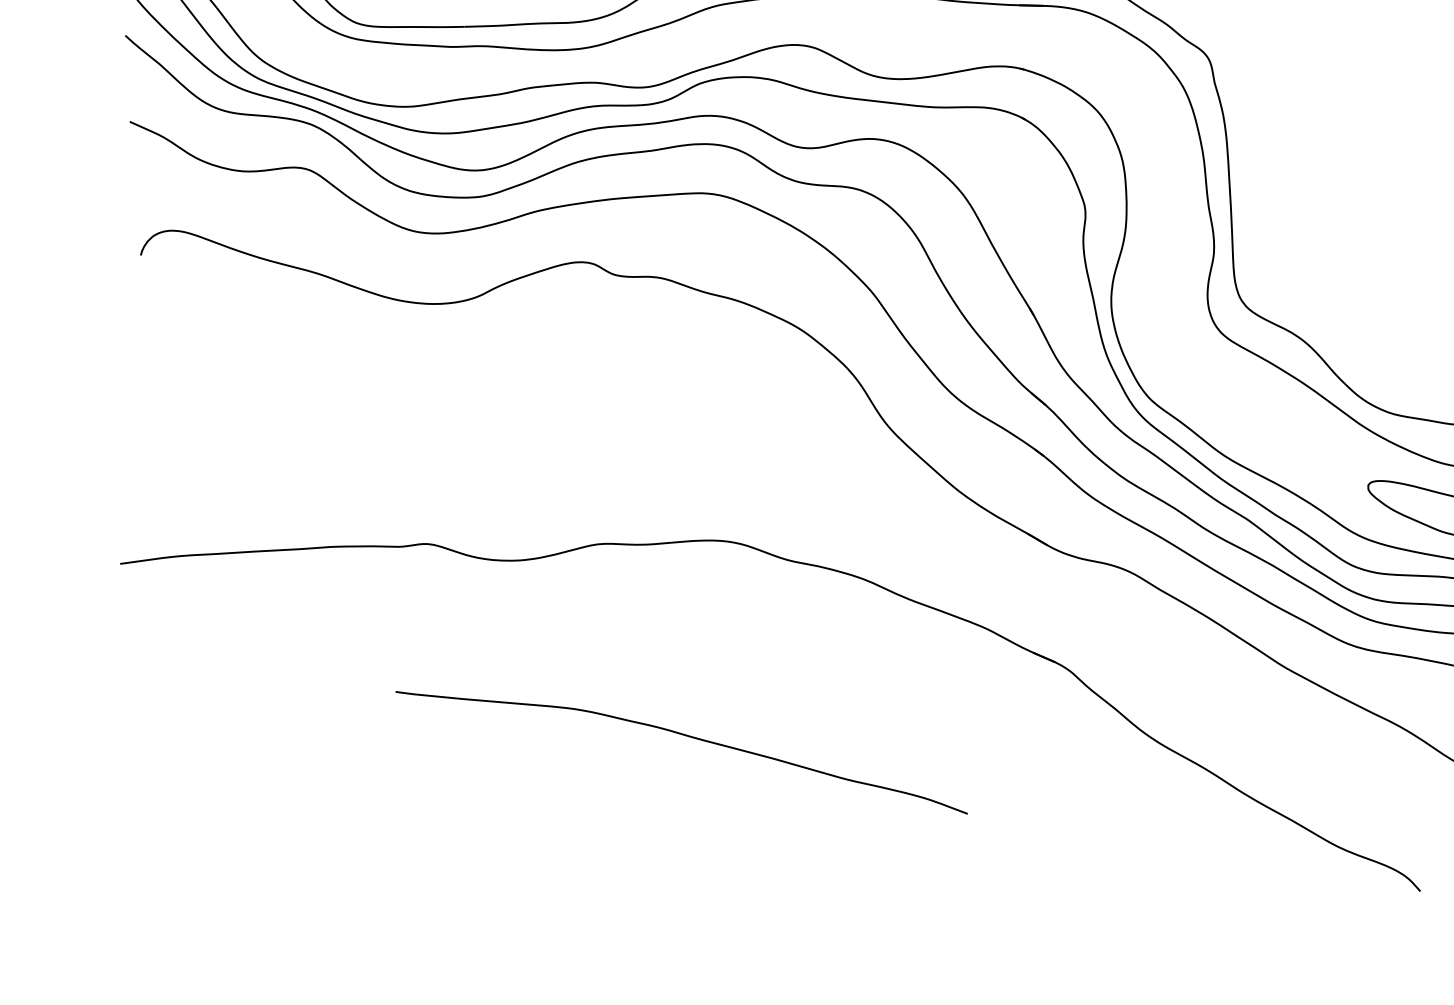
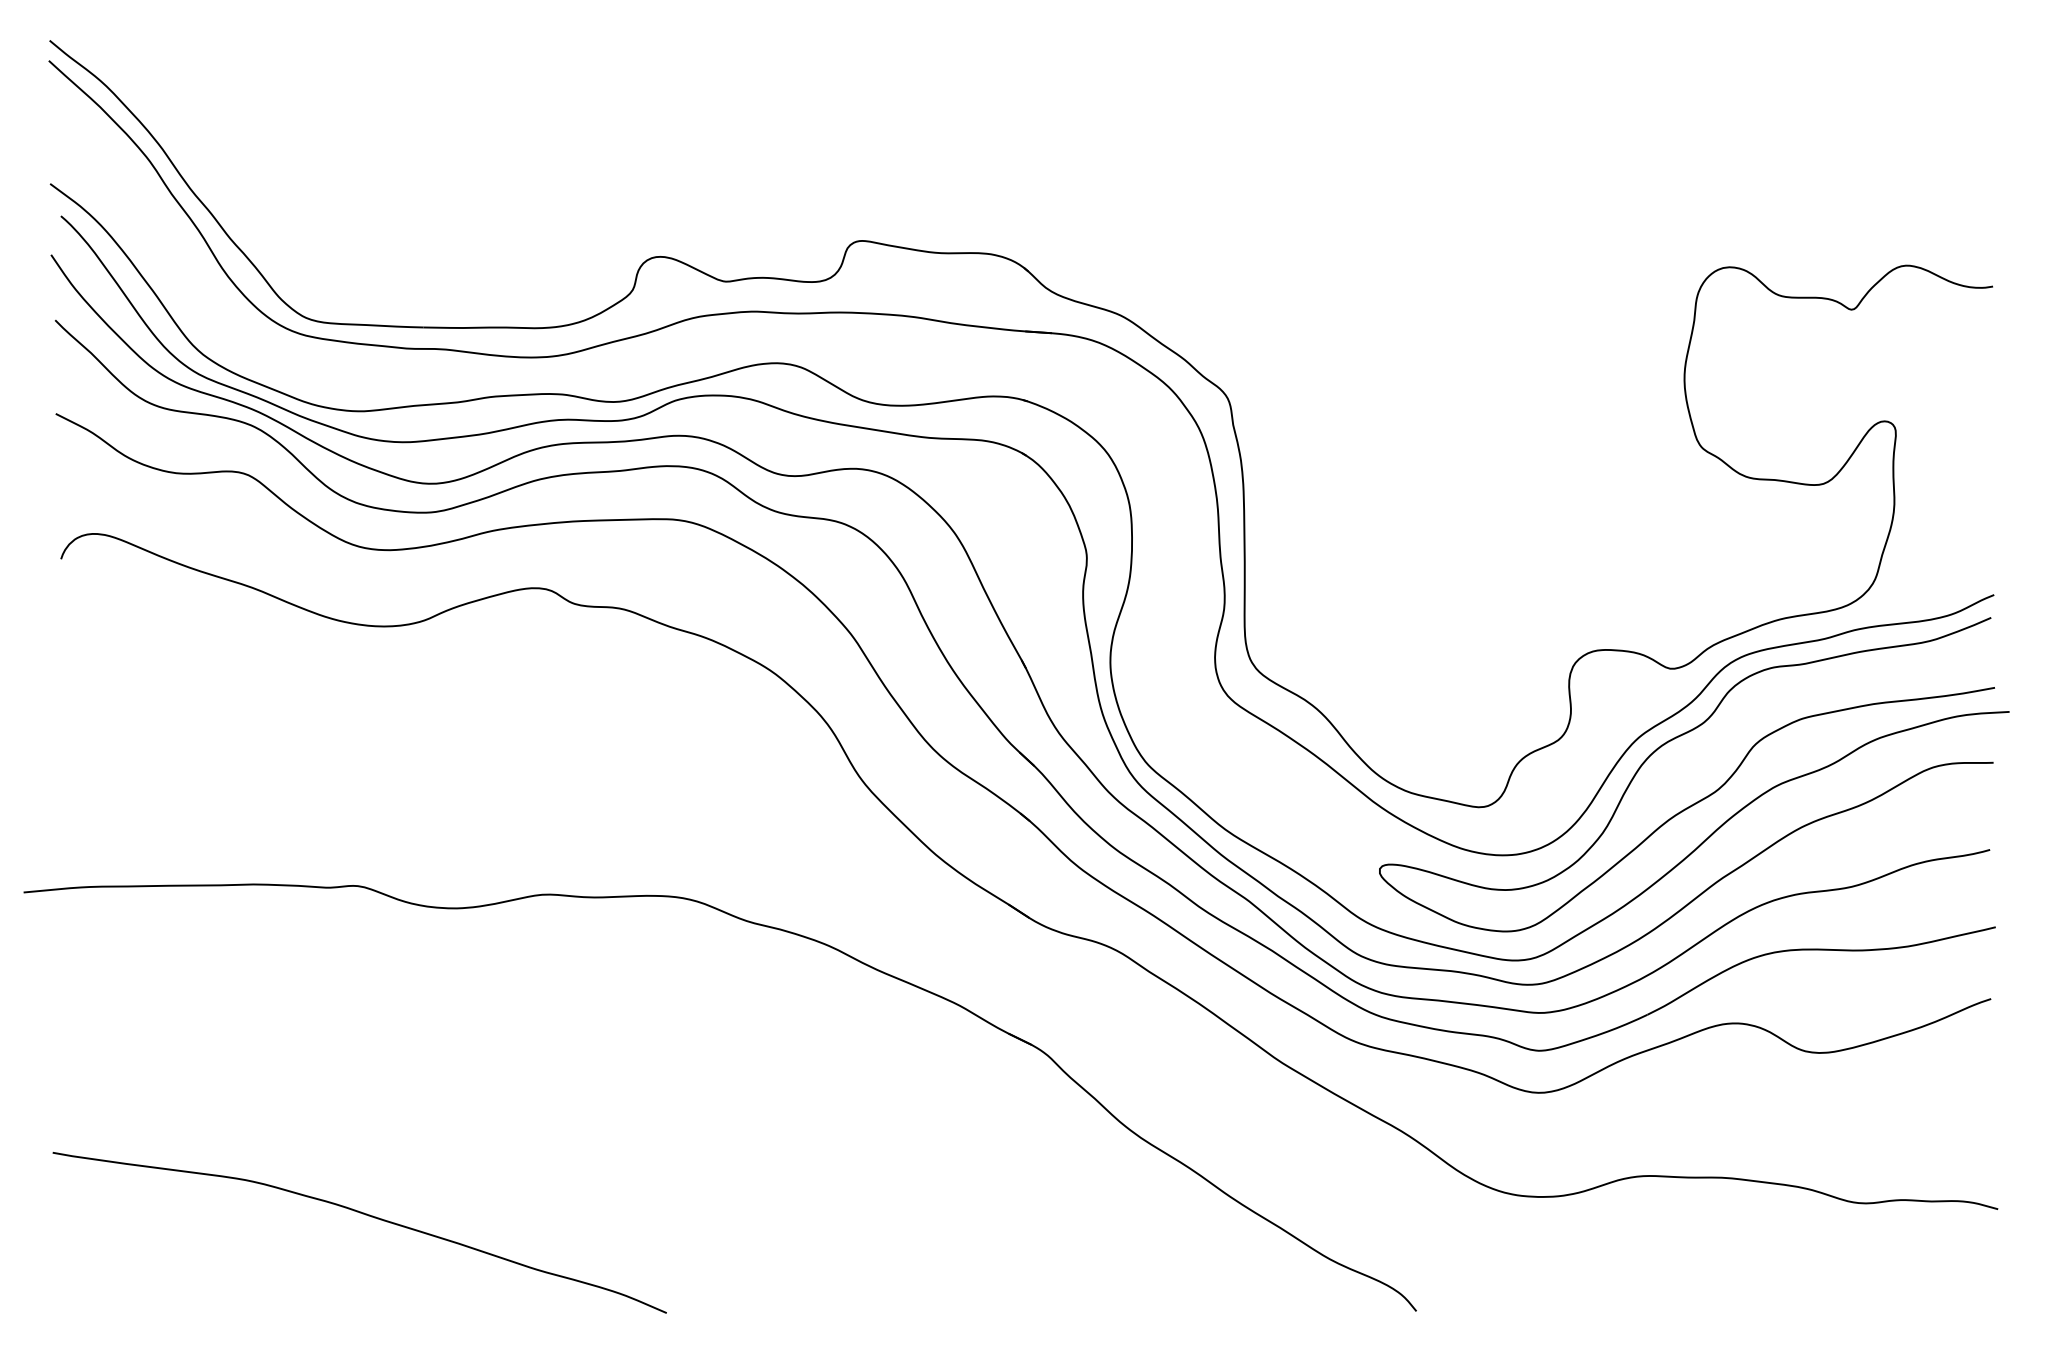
curve: (686, 736) -> (365, 1215), moved

